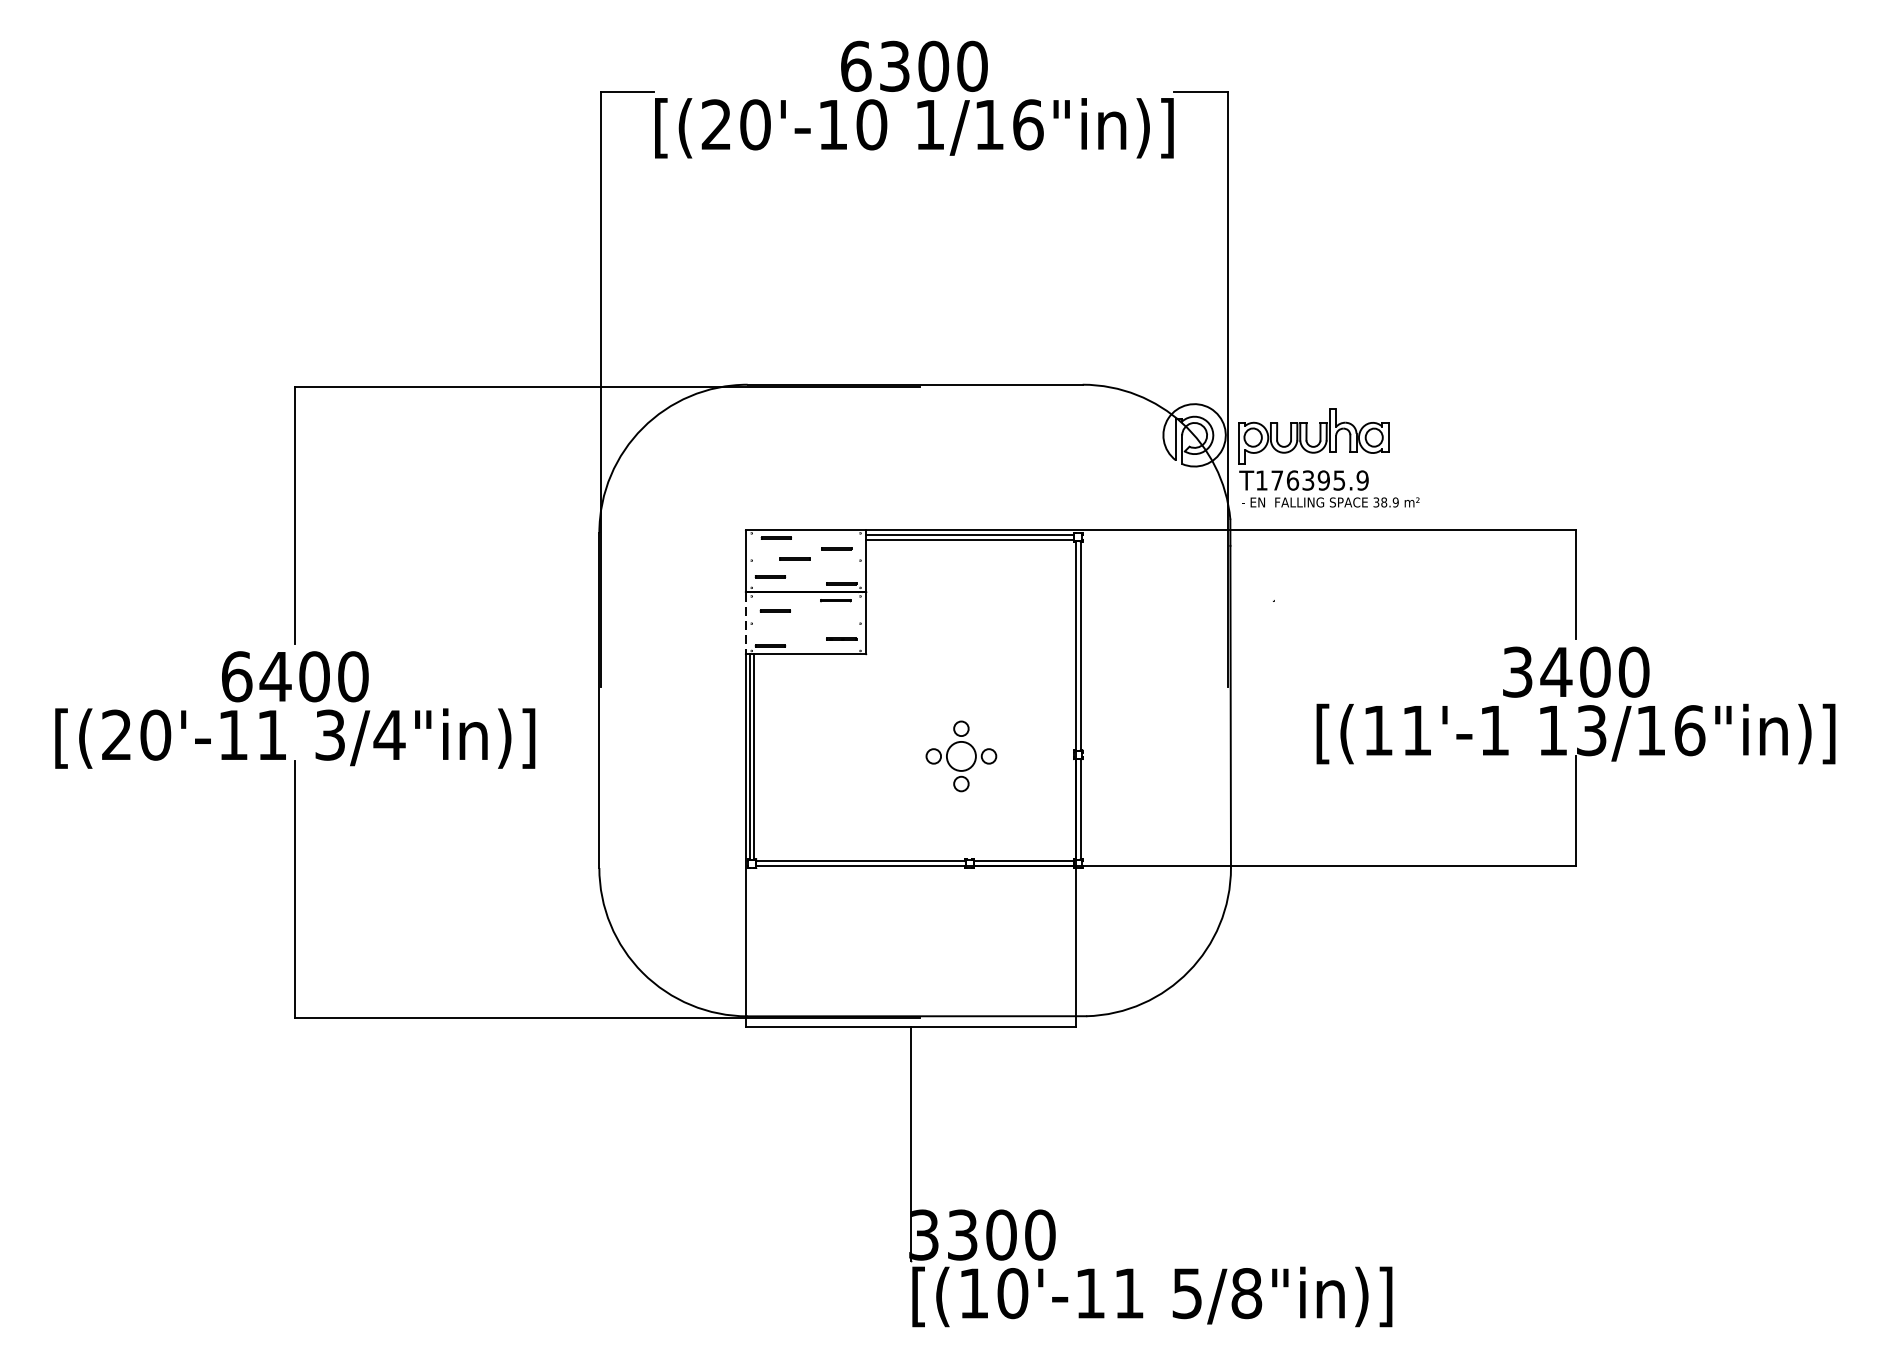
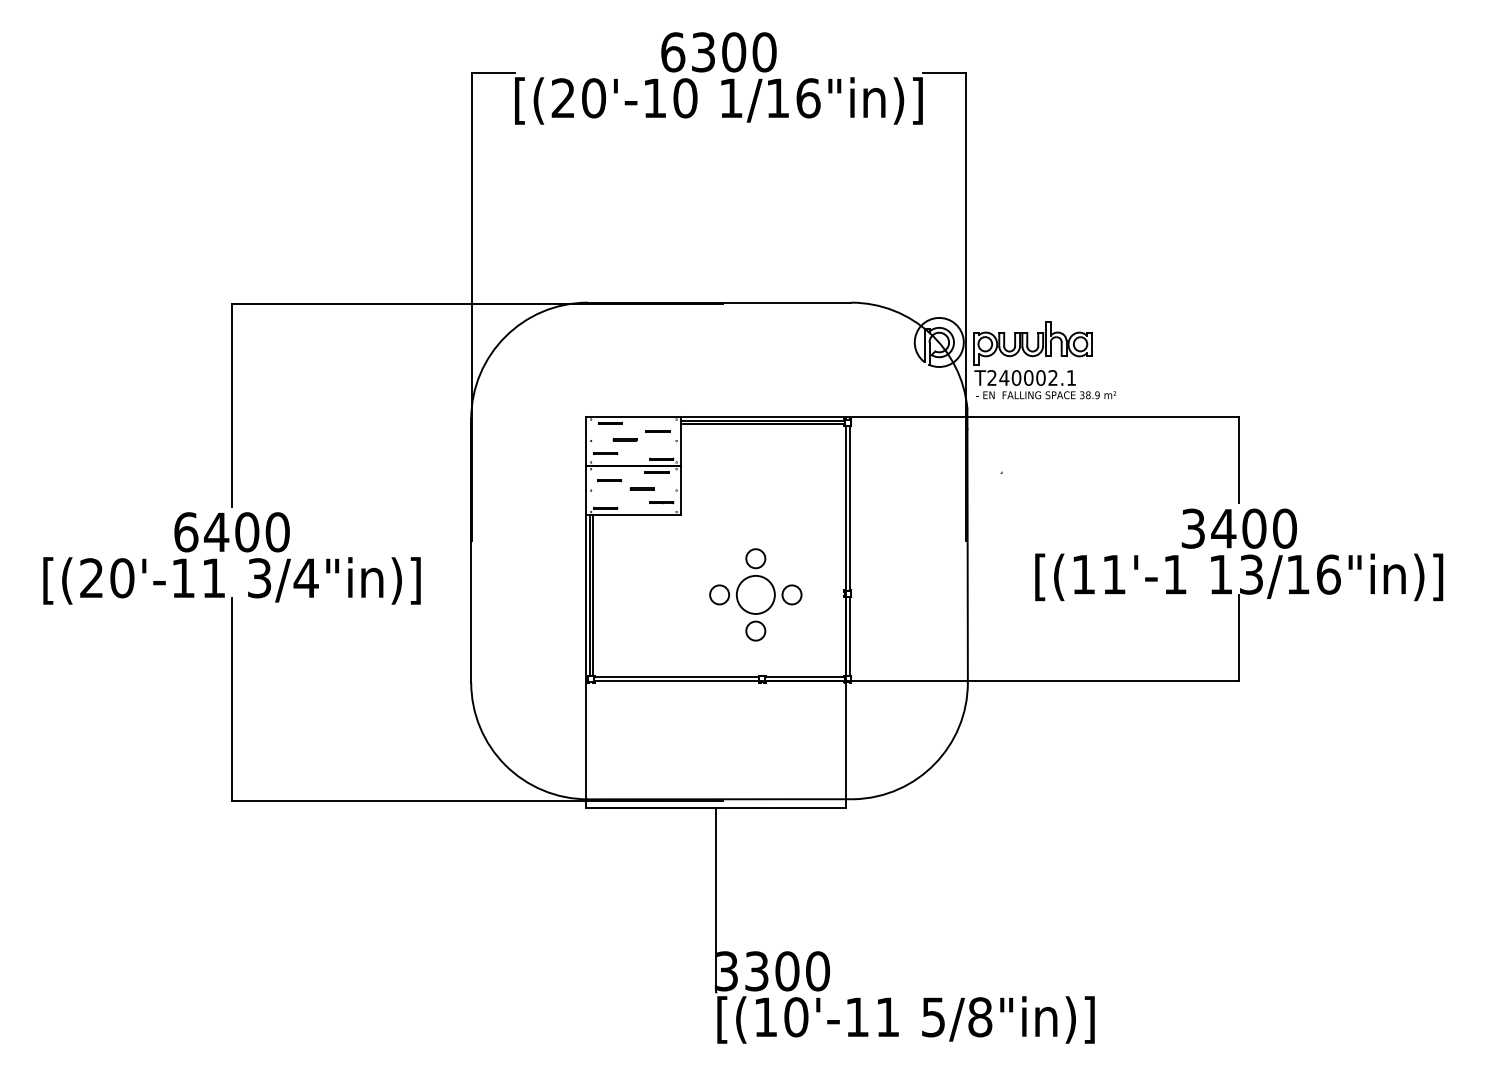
text: (1311, 479) -> (1031, 377), T176395.9 -> T240002.1
line: (815, 621) -> (641, 488), added
line: (745, 623) -> (586, 490), dashed -> solid
part: (960, 755) -> (755, 594), size x1.67

